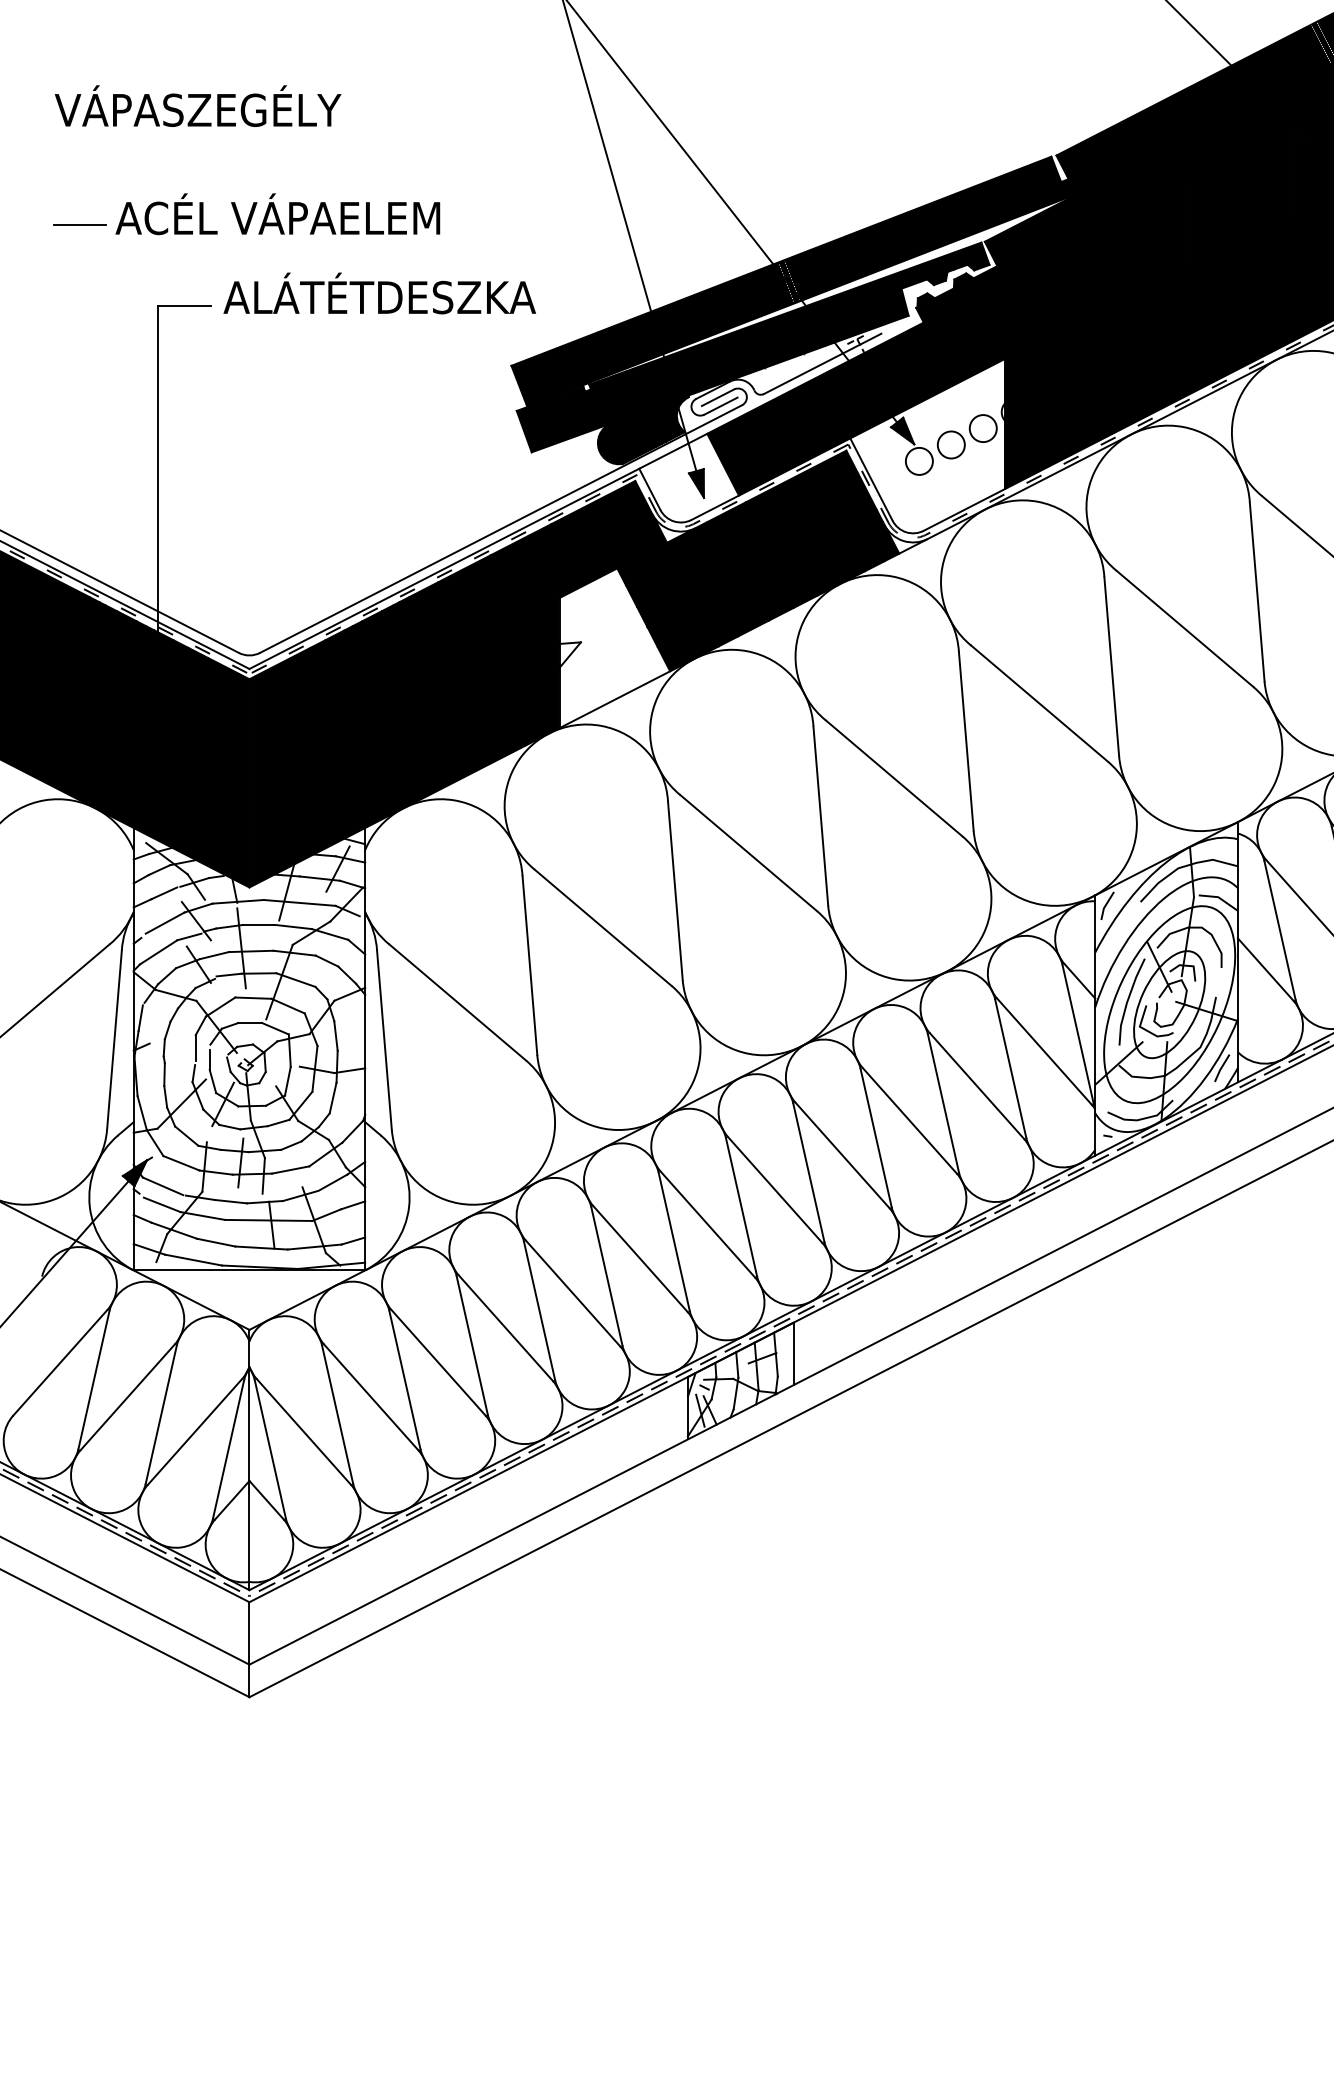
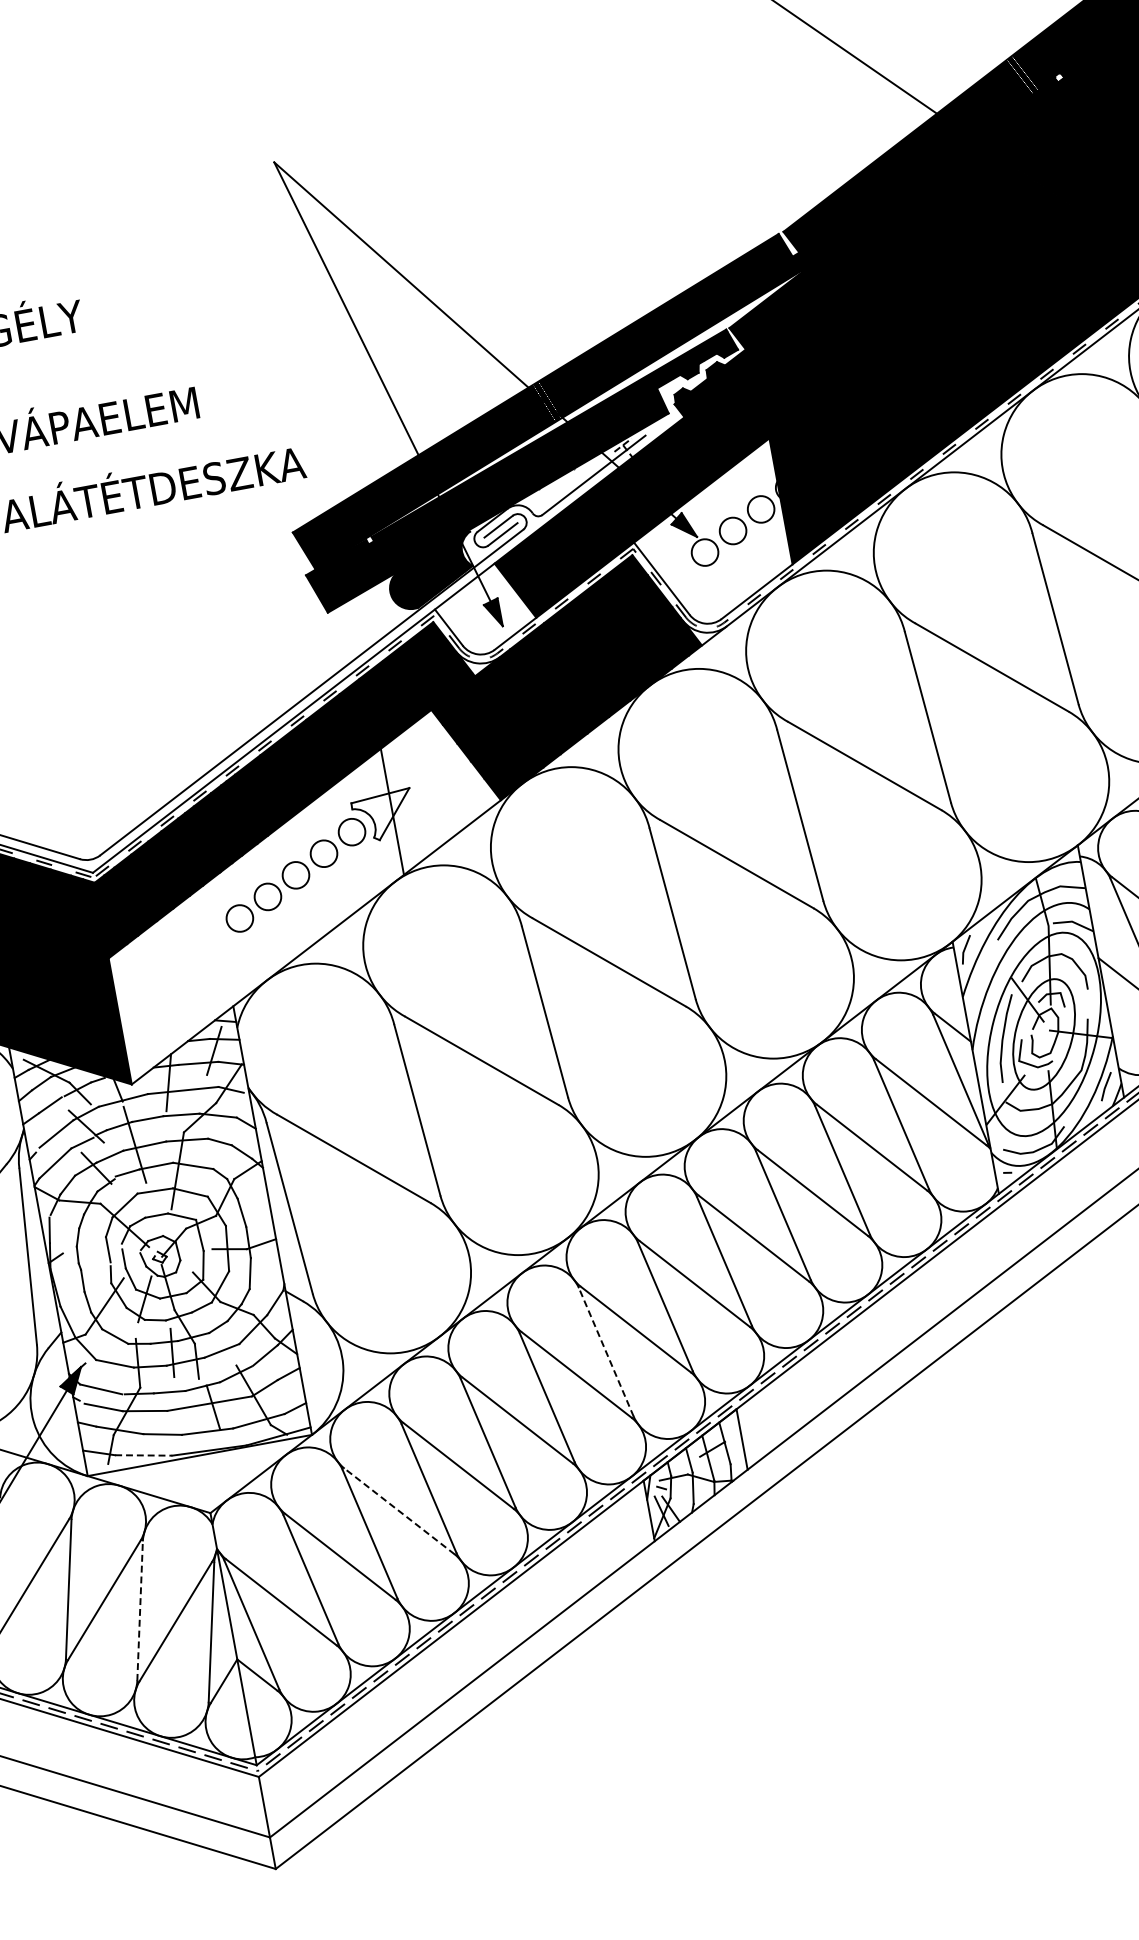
fill: (404, 742) -> (256, 916), removed
line: (674, 1241) -> (606, 1351), solid -> dashed
line: (193, 1260) -> (143, 1455), solid -> dashed
line: (438, 1362) -> (399, 1511), solid -> dashed
line: (161, 1414) -> (140, 1610), solid -> dashed

